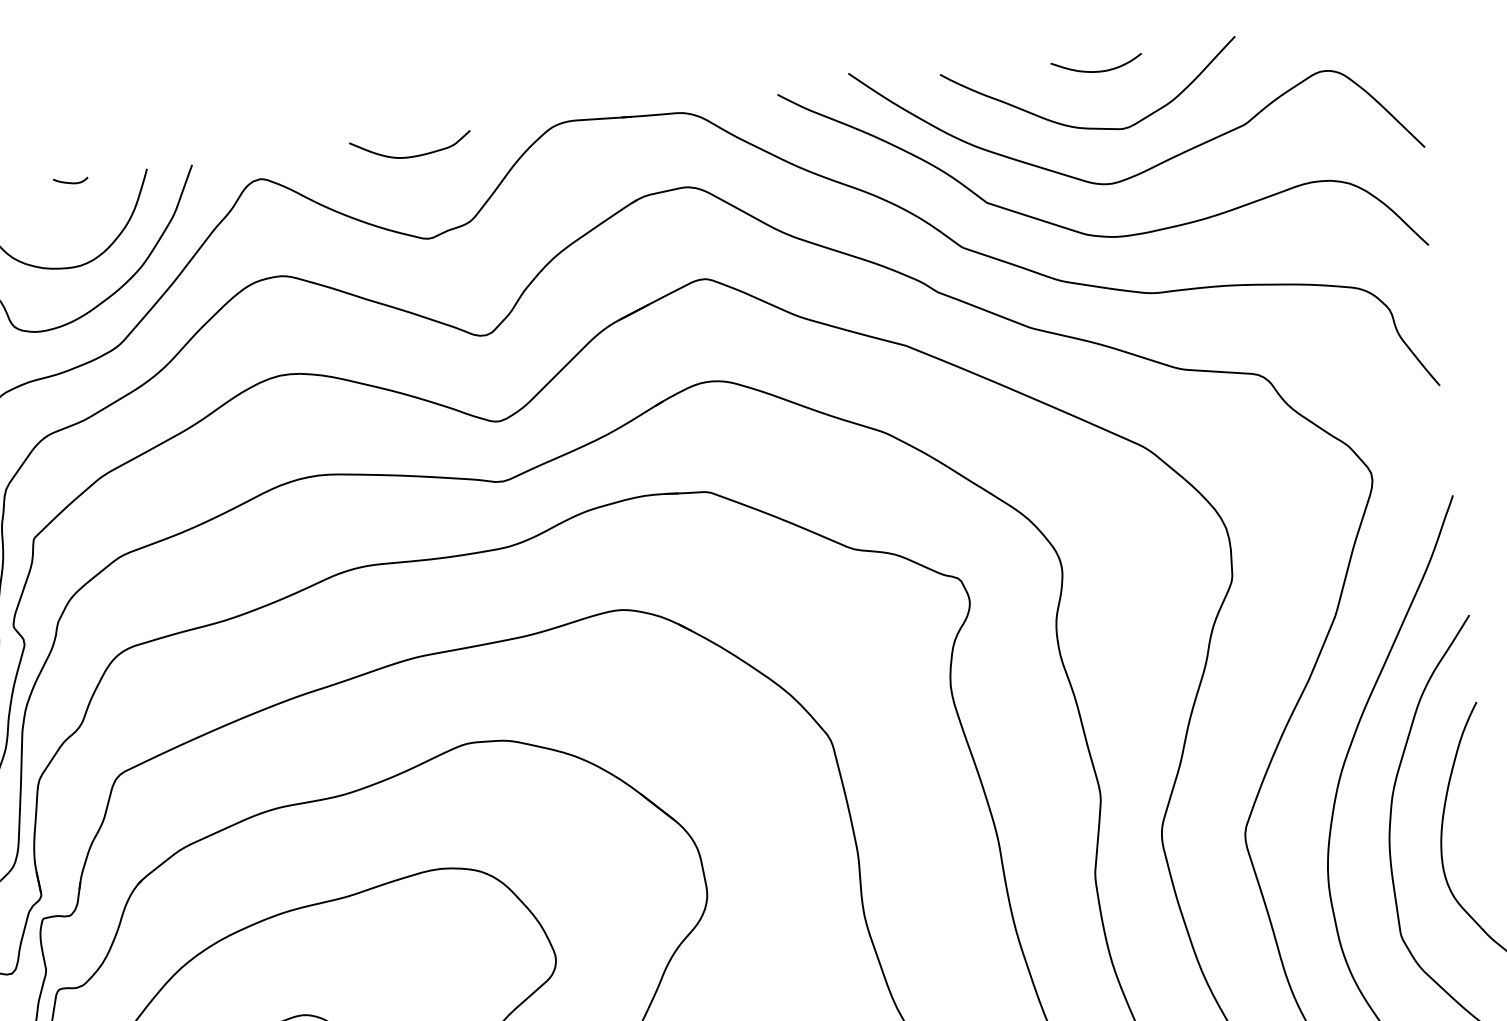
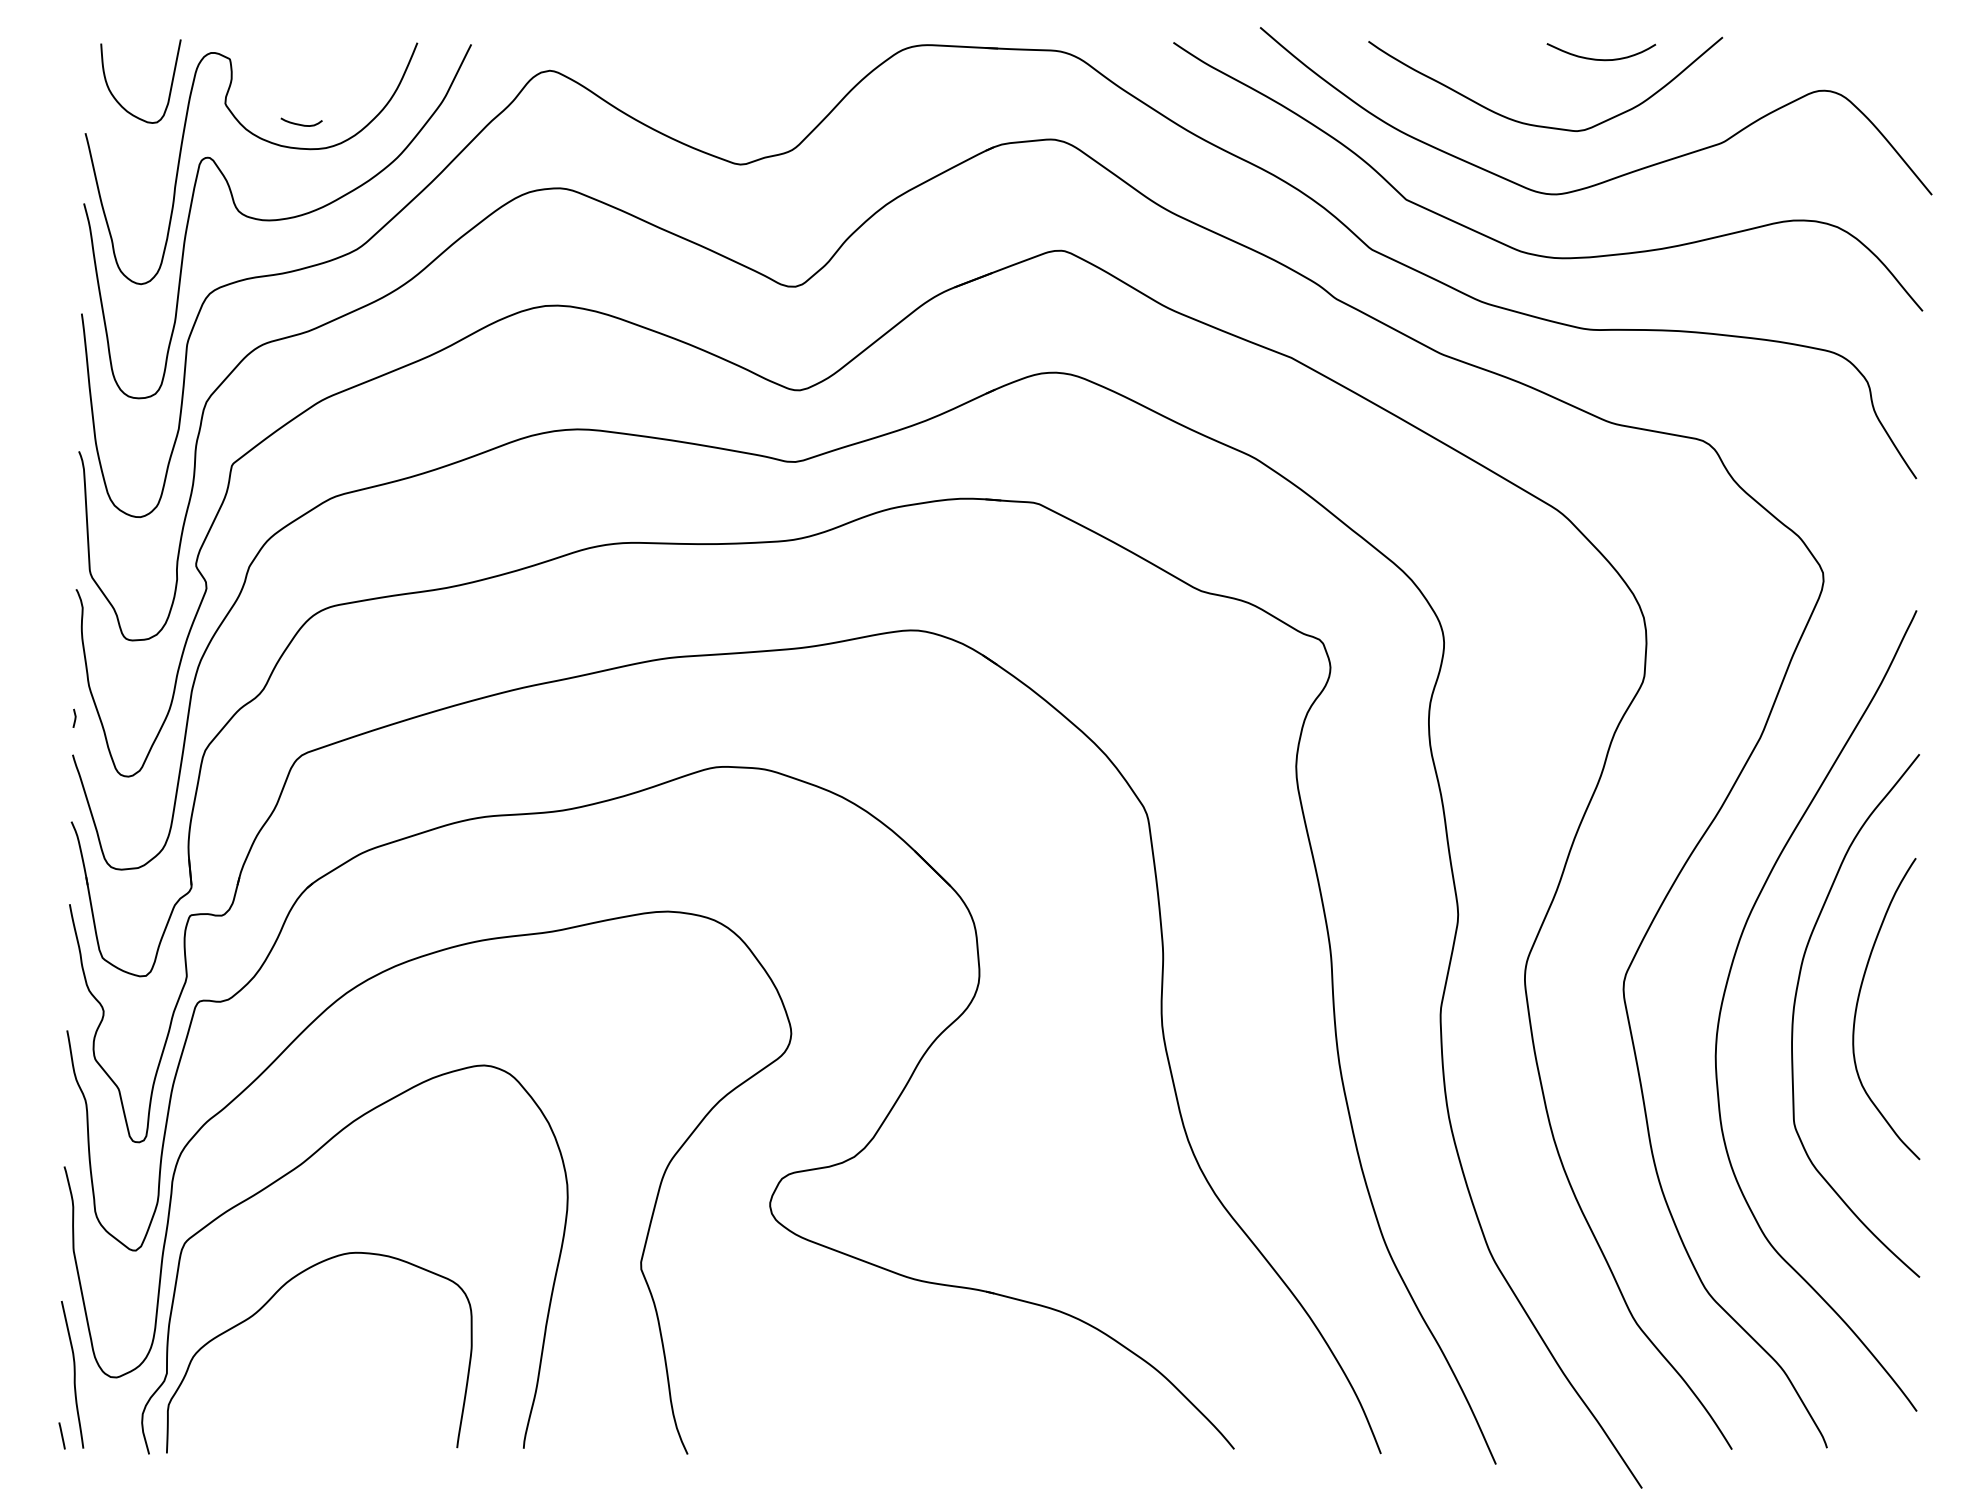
curve: (1097, 71) -> (1601, 59), moved
curve: (411, 156) -> (732, 64), removed
curve: (69, 181) -> (299, 123), moved

